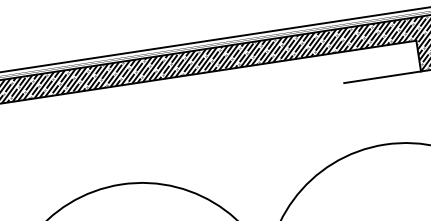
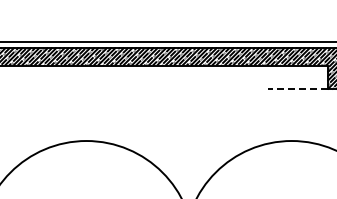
line: (382, 77) -> (297, 89), solid -> dashed

